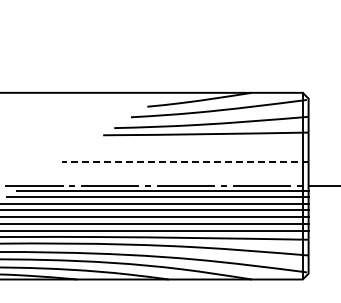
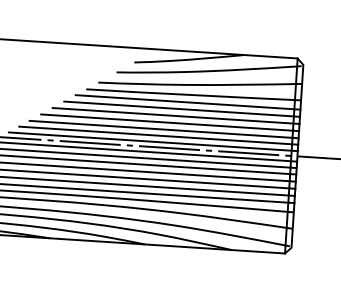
line: (200, 141) -> (187, 102), added
line: (195, 148) -> (181, 109), added
line: (190, 155) -> (176, 116), added
line: (184, 161) -> (169, 122), dashed -> solid
line: (179, 168) -> (163, 129), added
line: (174, 174) -> (158, 135), added
line: (170, 181) -> (153, 142), added

